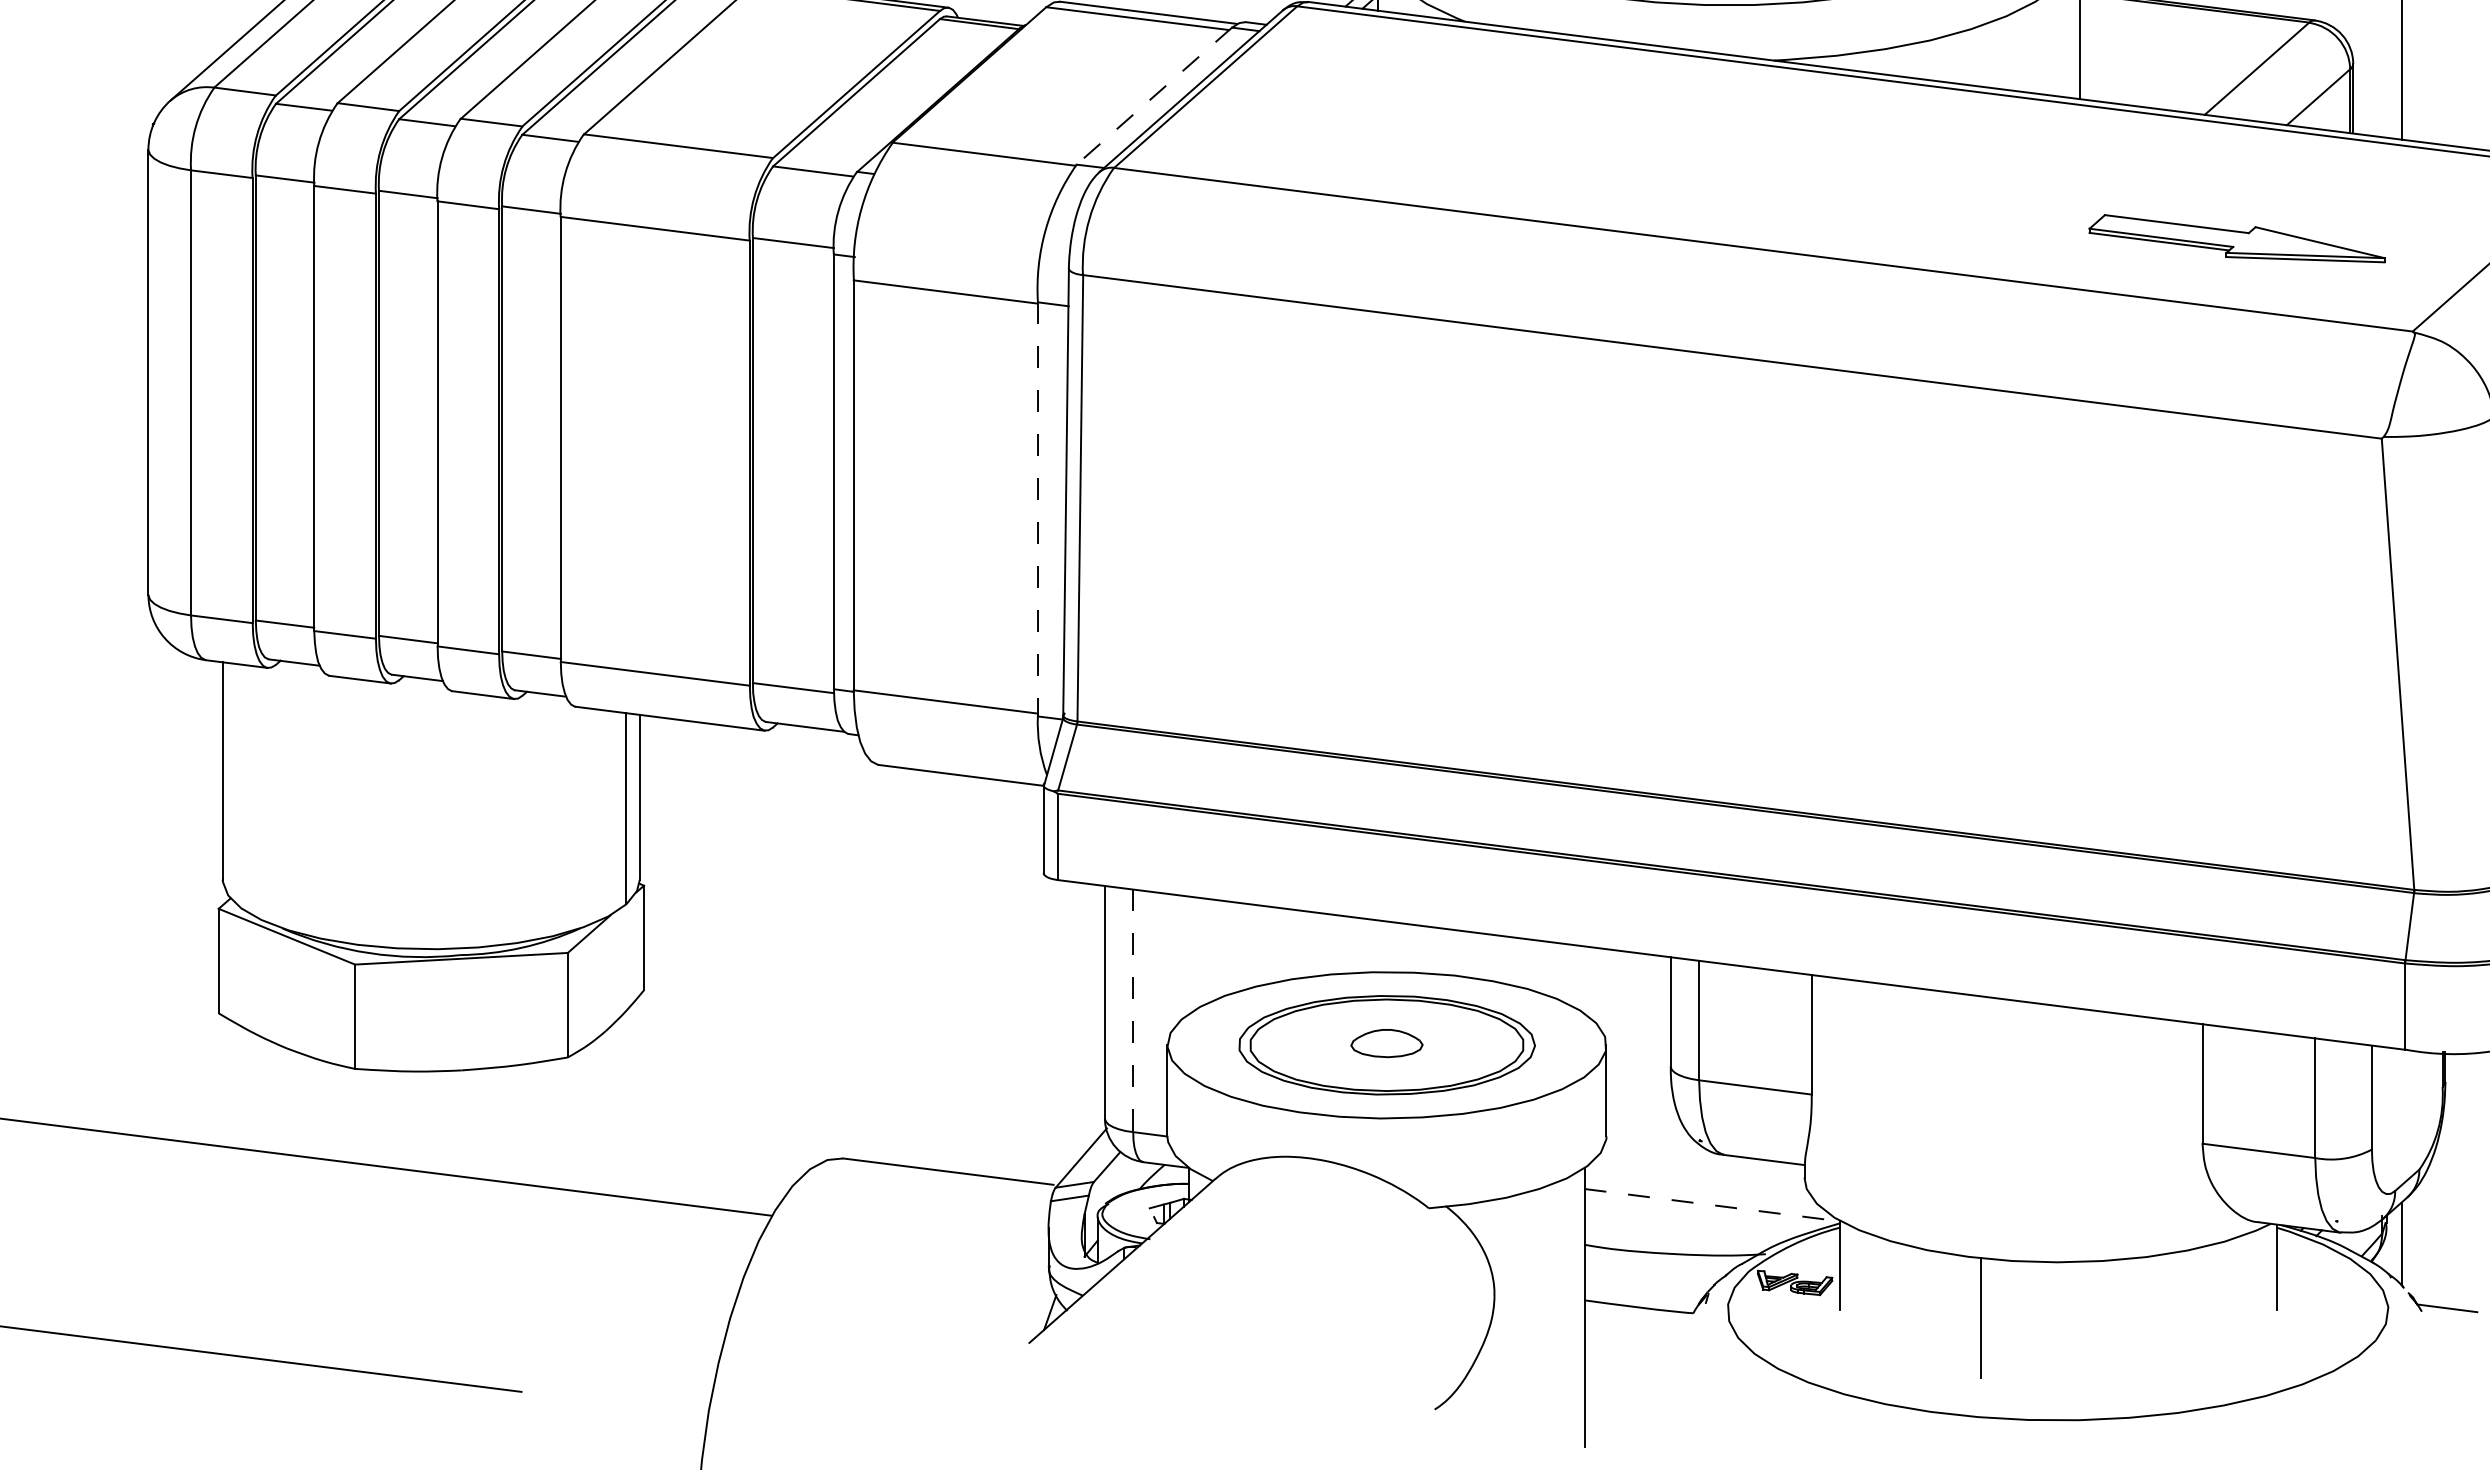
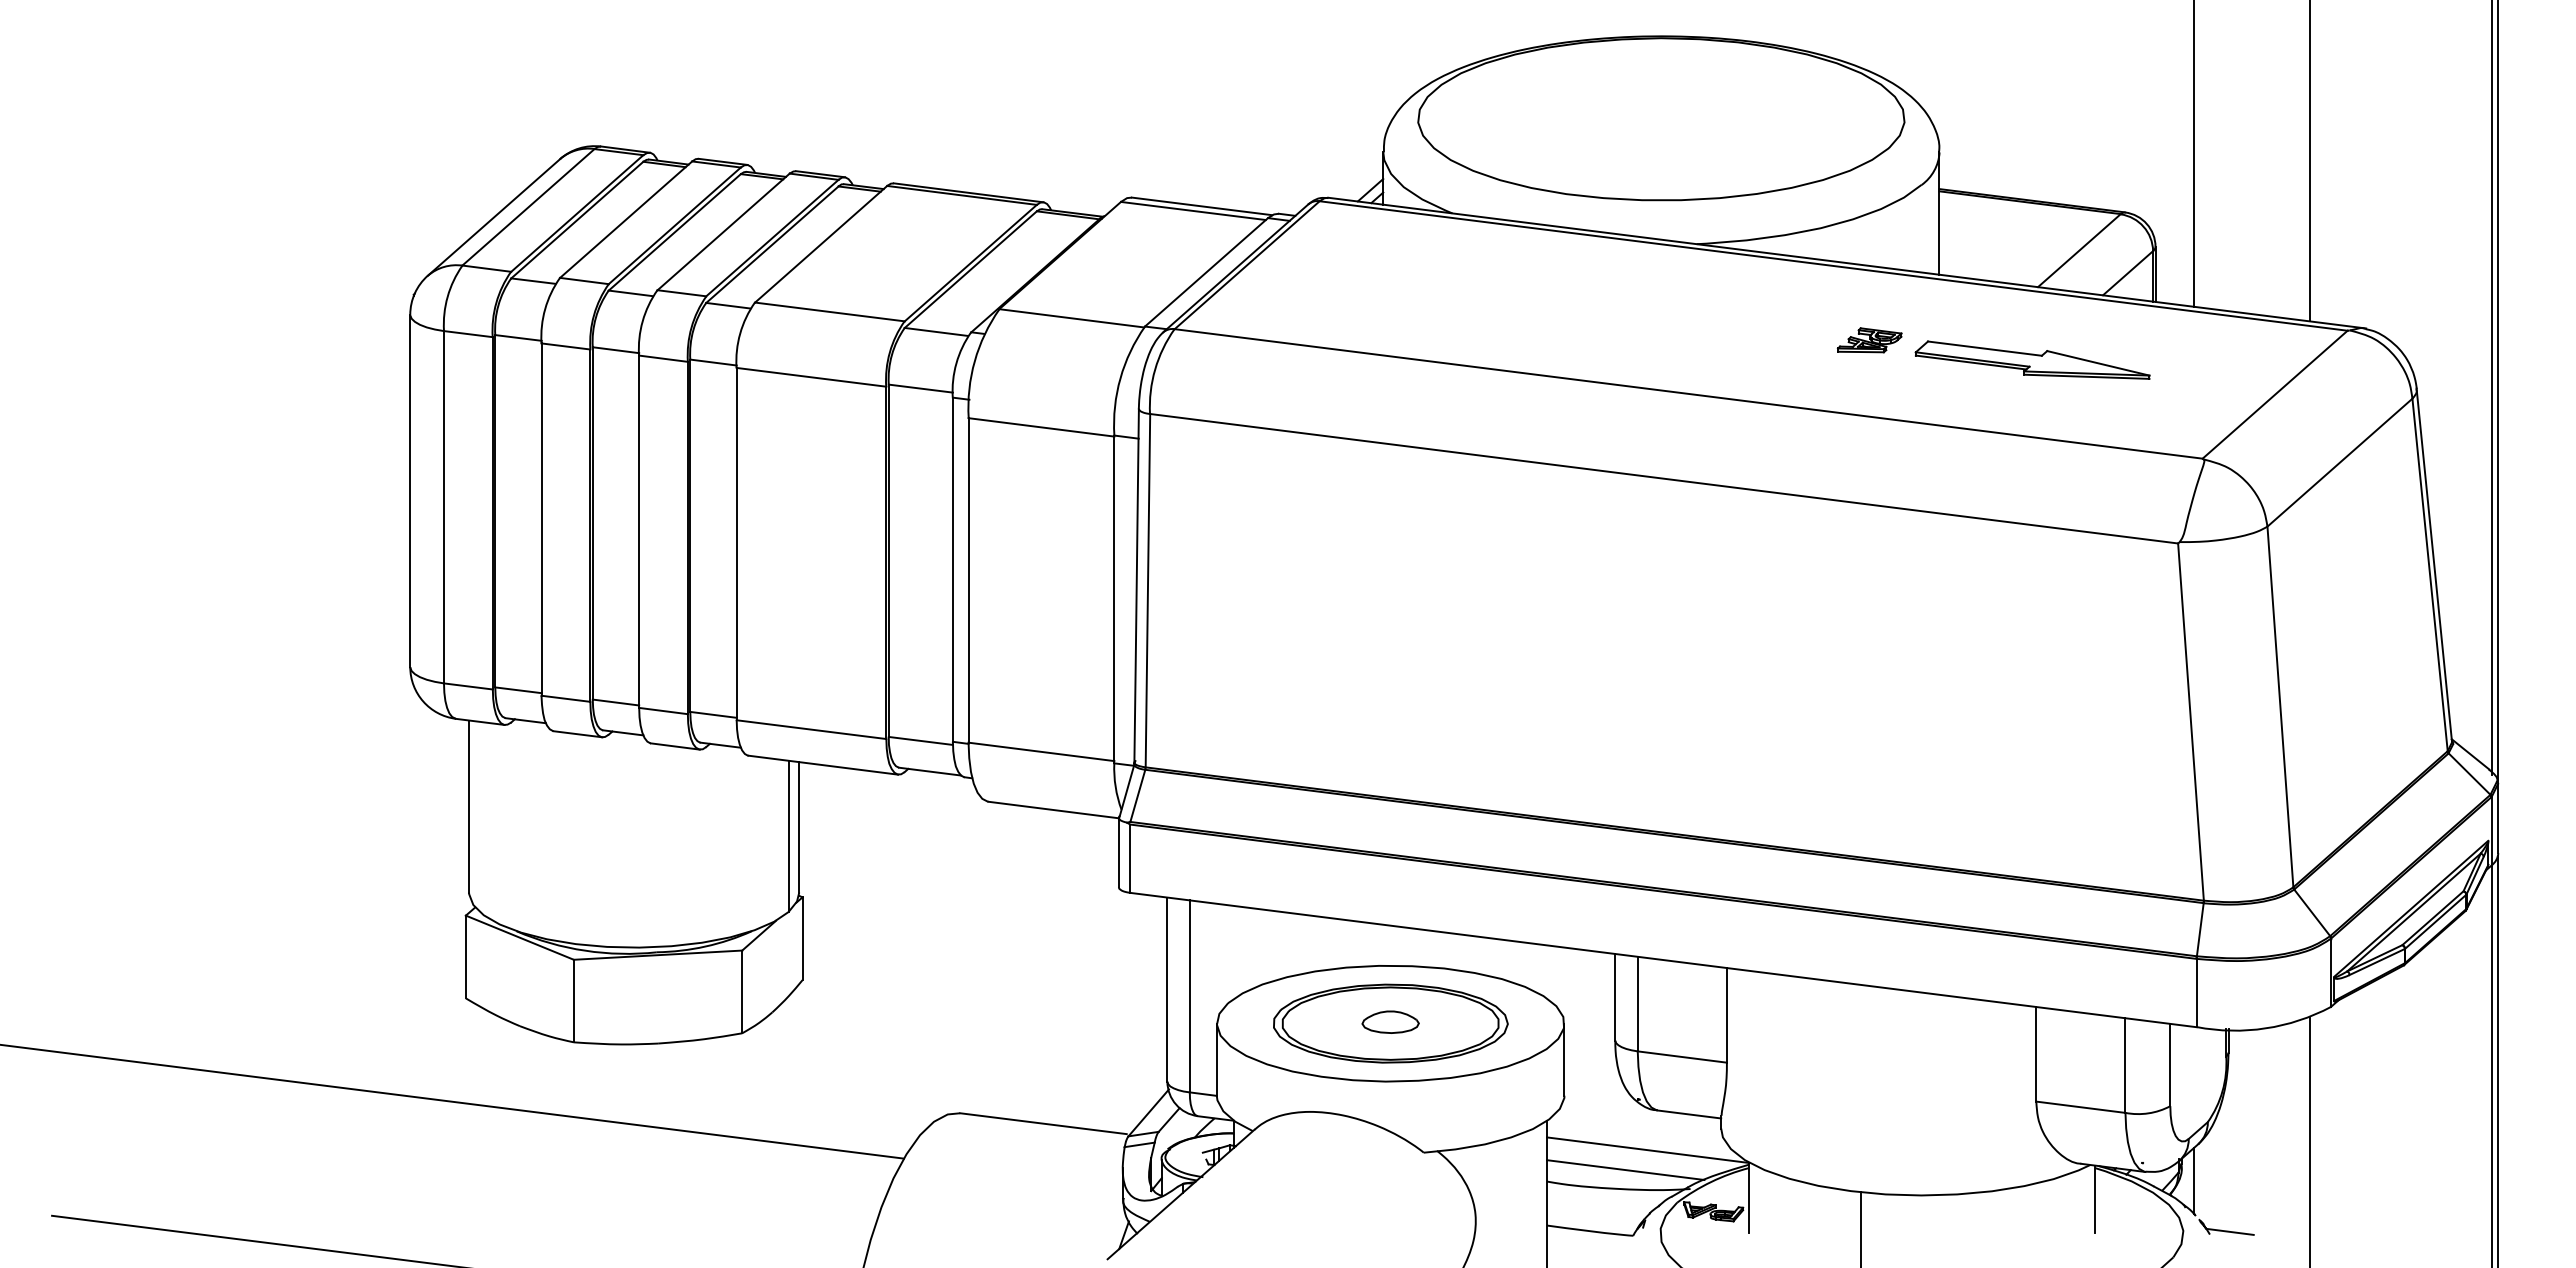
line: (1154, 96) -> (1206, 272), dashed -> solid
part: (1991, 182) -> (1869, 340), added
part: (2236, 237) -> (2032, 359), moved
line: (1038, 509) -> (1114, 599), dashed -> solid
line: (1132, 1010) -> (1189, 996), dashed -> solid
line: (1712, 1205) -> (1648, 1150), dashed -> solid
line: (1683, 1230) -> (1625, 1170), added

